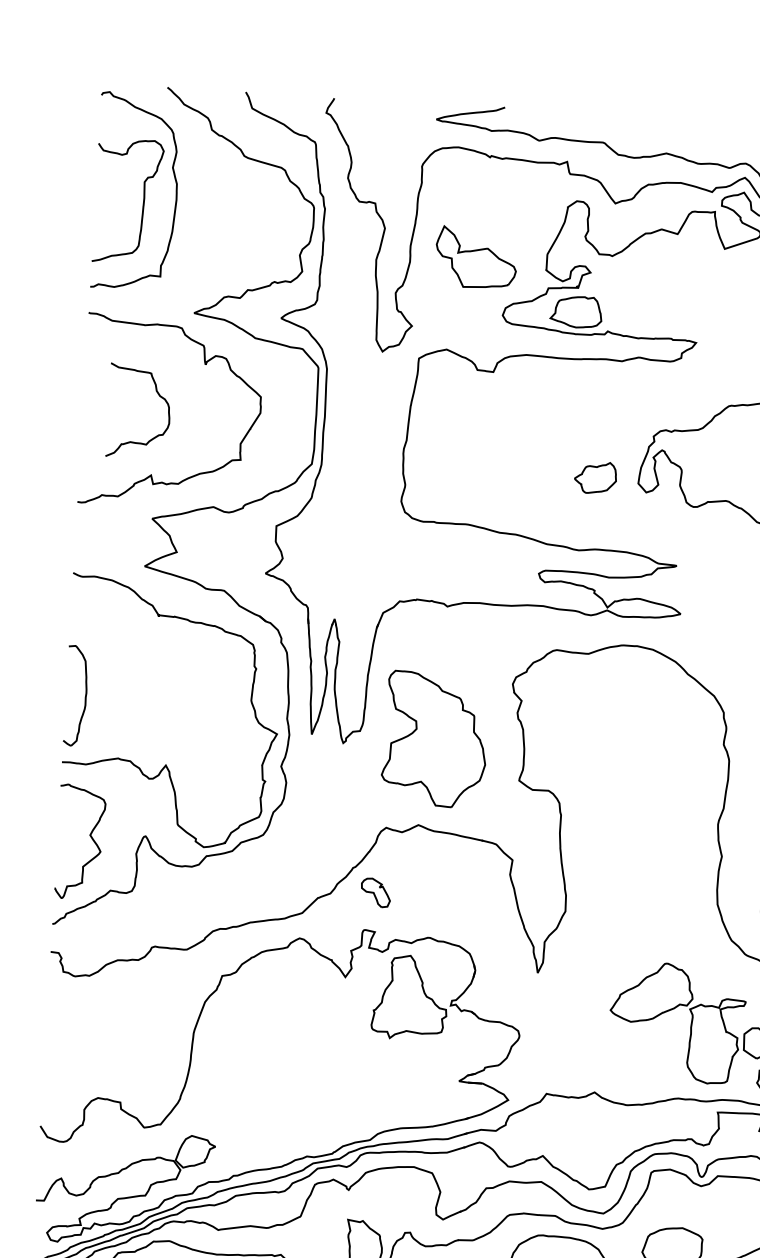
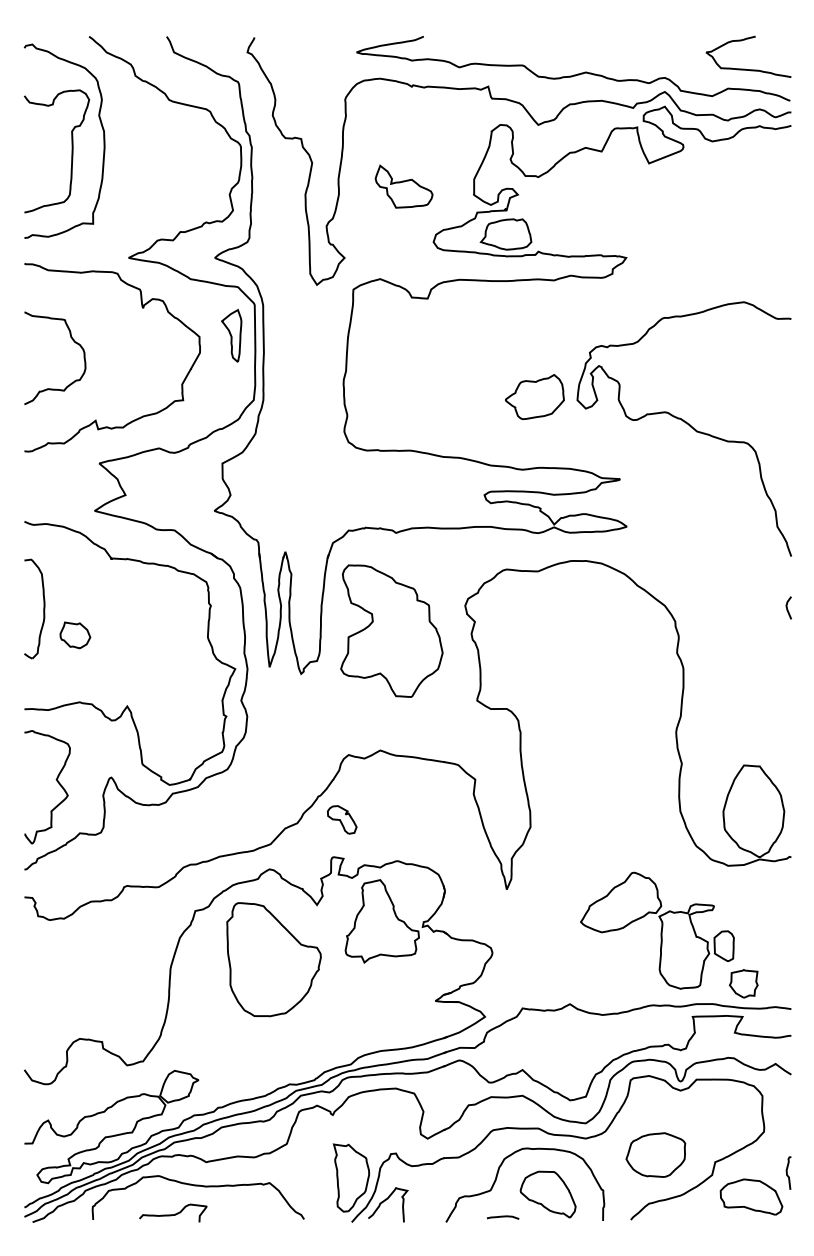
part: (475, 257) -> (403, 186), size x0.71
curve: (157, 394) -> (72, 340), moved
part: (293, 397) -> (231, 335), added
part: (595, 477) -> (534, 396), size x1.43
part: (117, 690) -> (75, 635), added
part: (85, 695) -> (43, 608), moved
part: (434, 739) -> (391, 630), moved
part: (298, 1029) -> (273, 959), added

